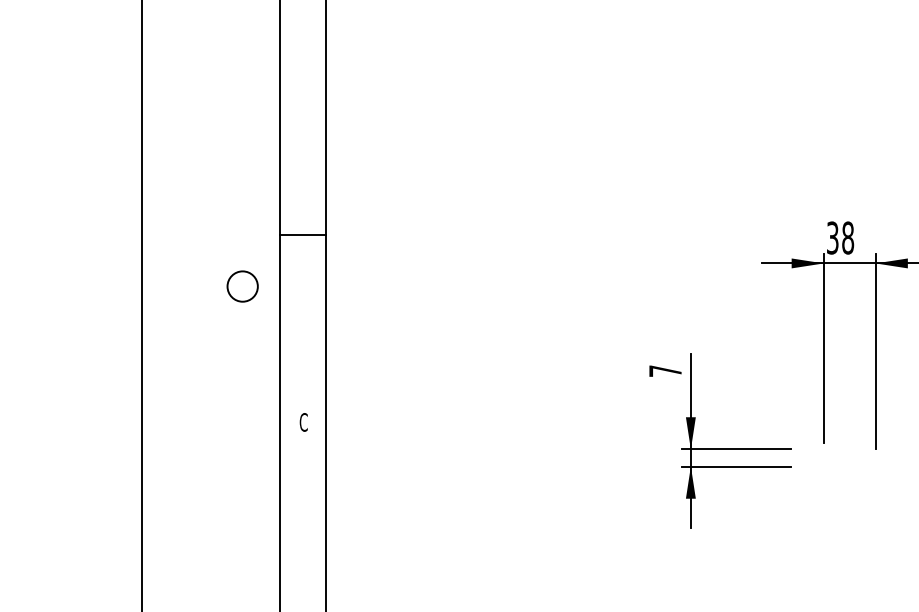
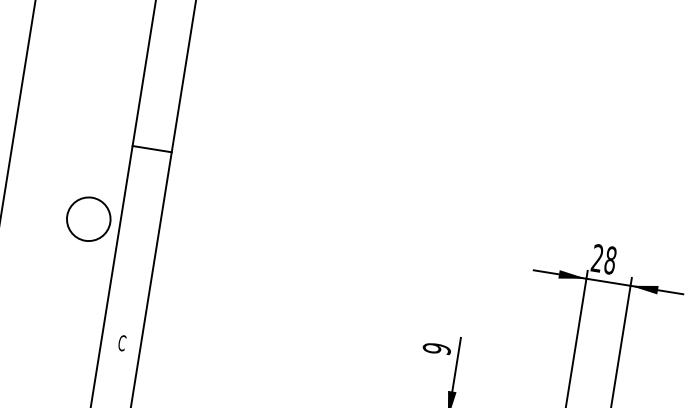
line: (302, 234) -> (152, 149), moved
text: (832, 237) -> (597, 257), 38 -> 28
circle: (242, 286) -> (88, 219), size x1.67
text: (665, 371) -> (436, 349), 7 -> 9

